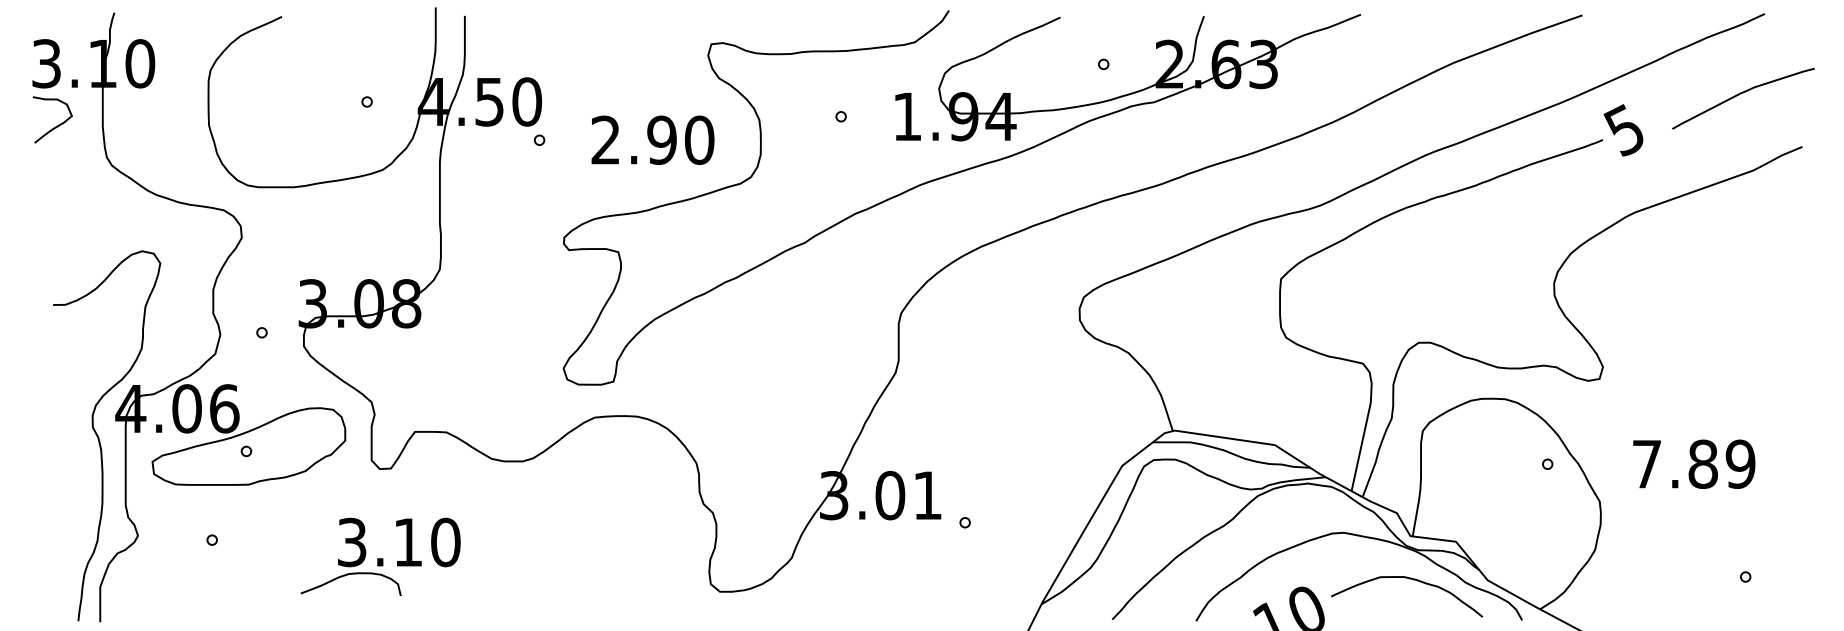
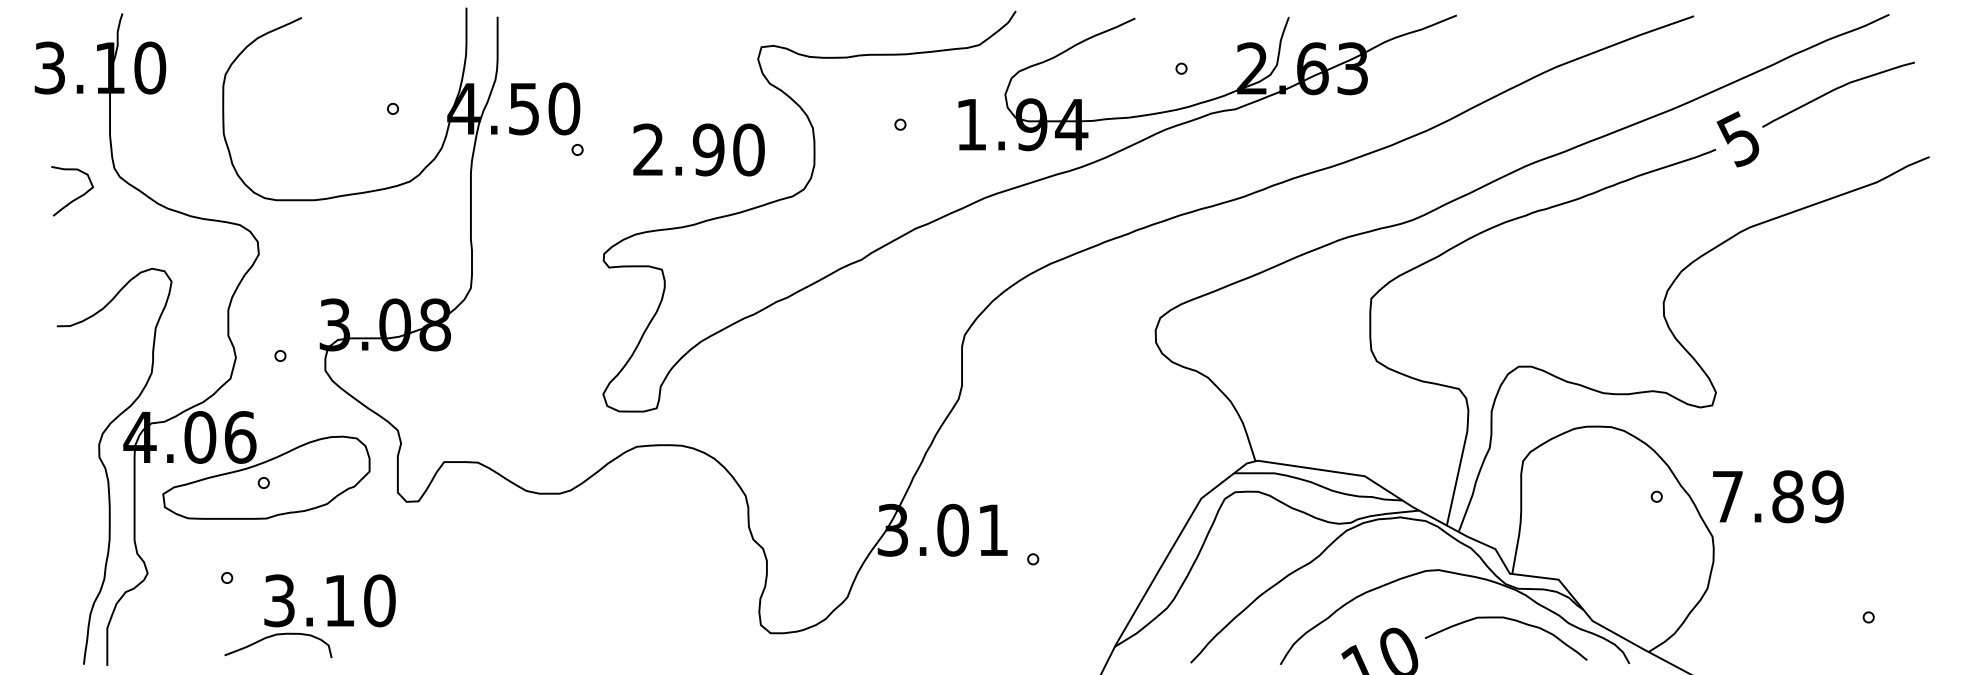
curve: (1741, 94) -> (1836, 90), moved
curve: (55, 126) -> (75, 198), moved
text: (1694, 463) -> (1778, 495), moved
part: (380, 556) -> (309, 615), moved

